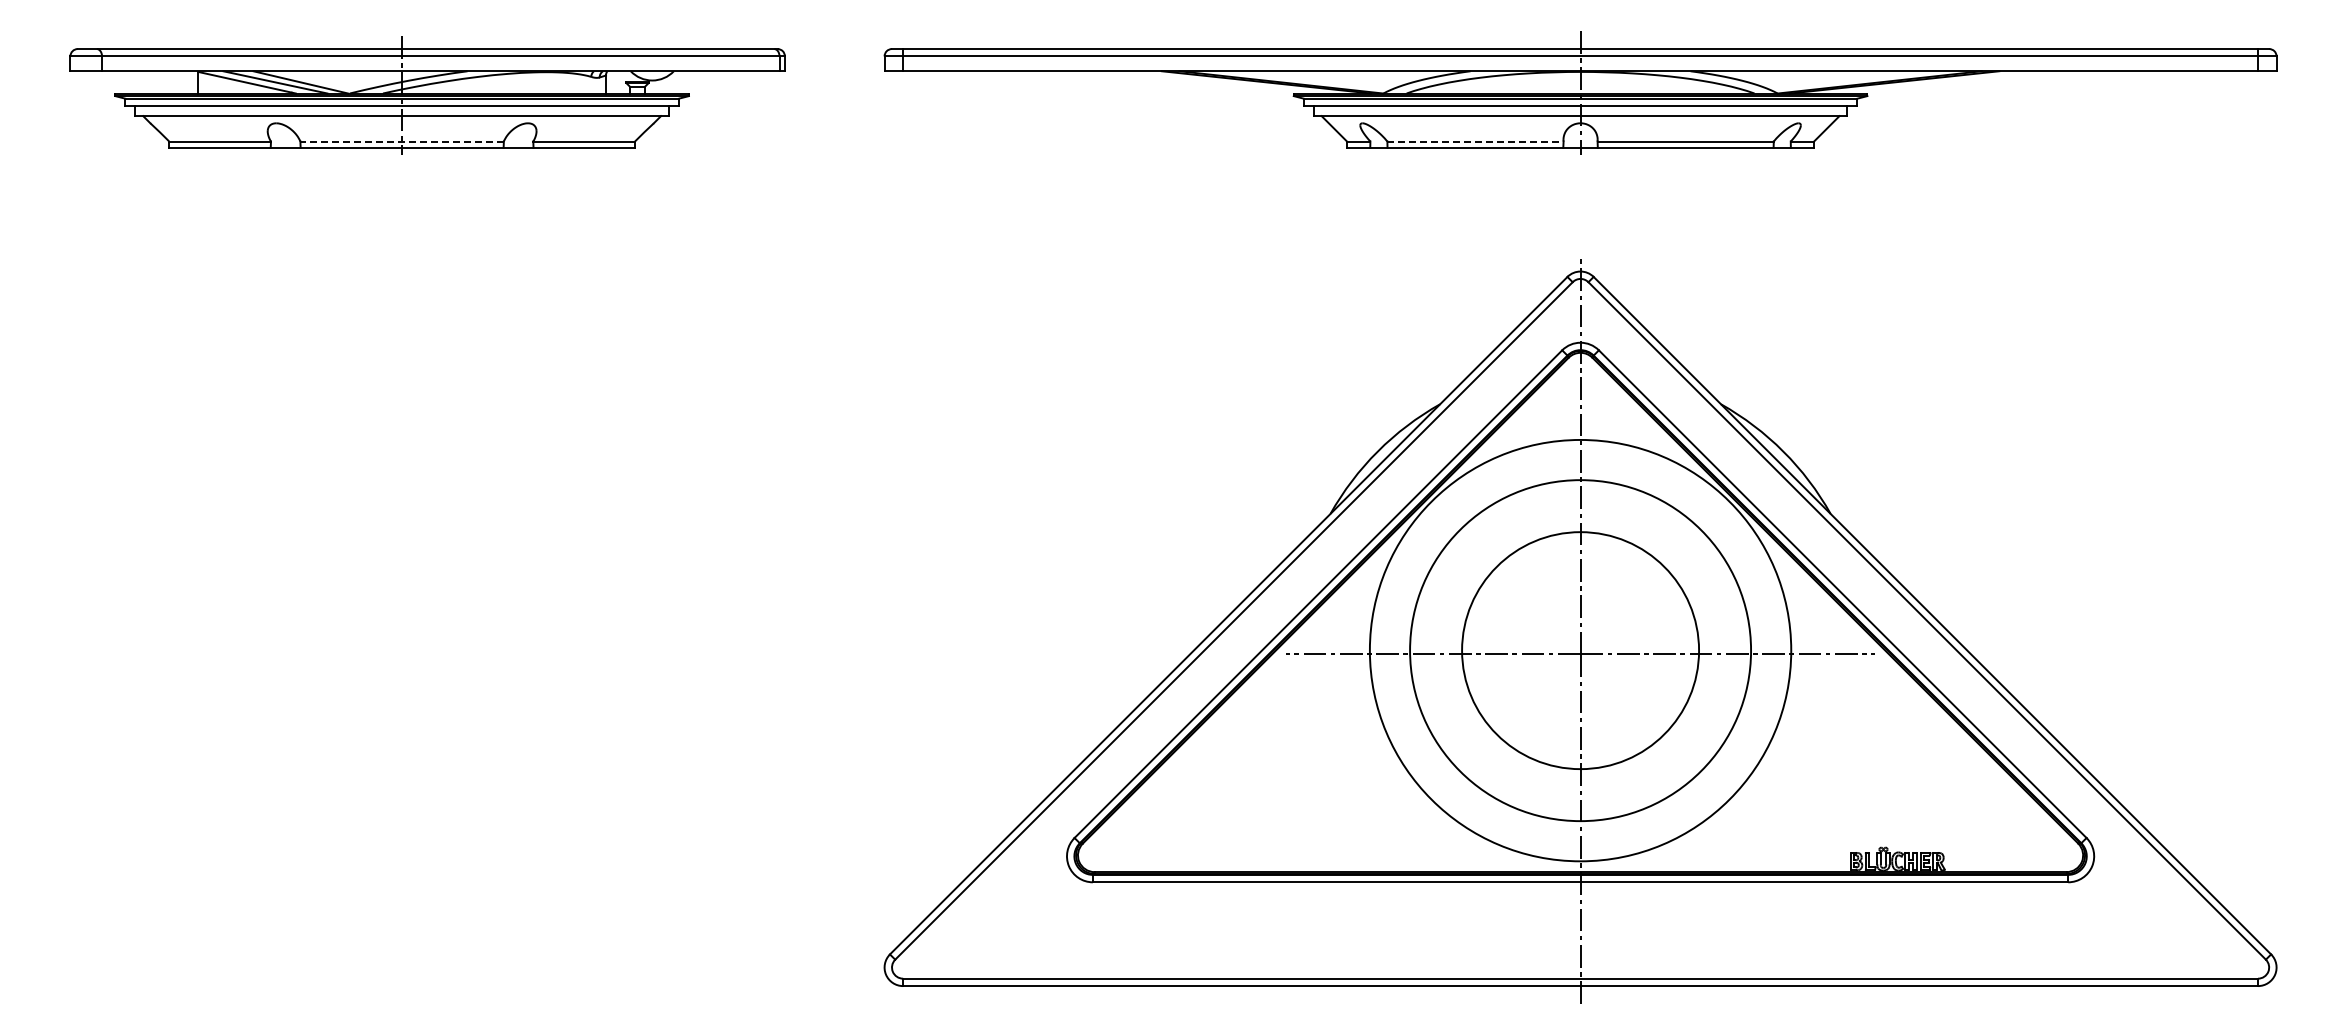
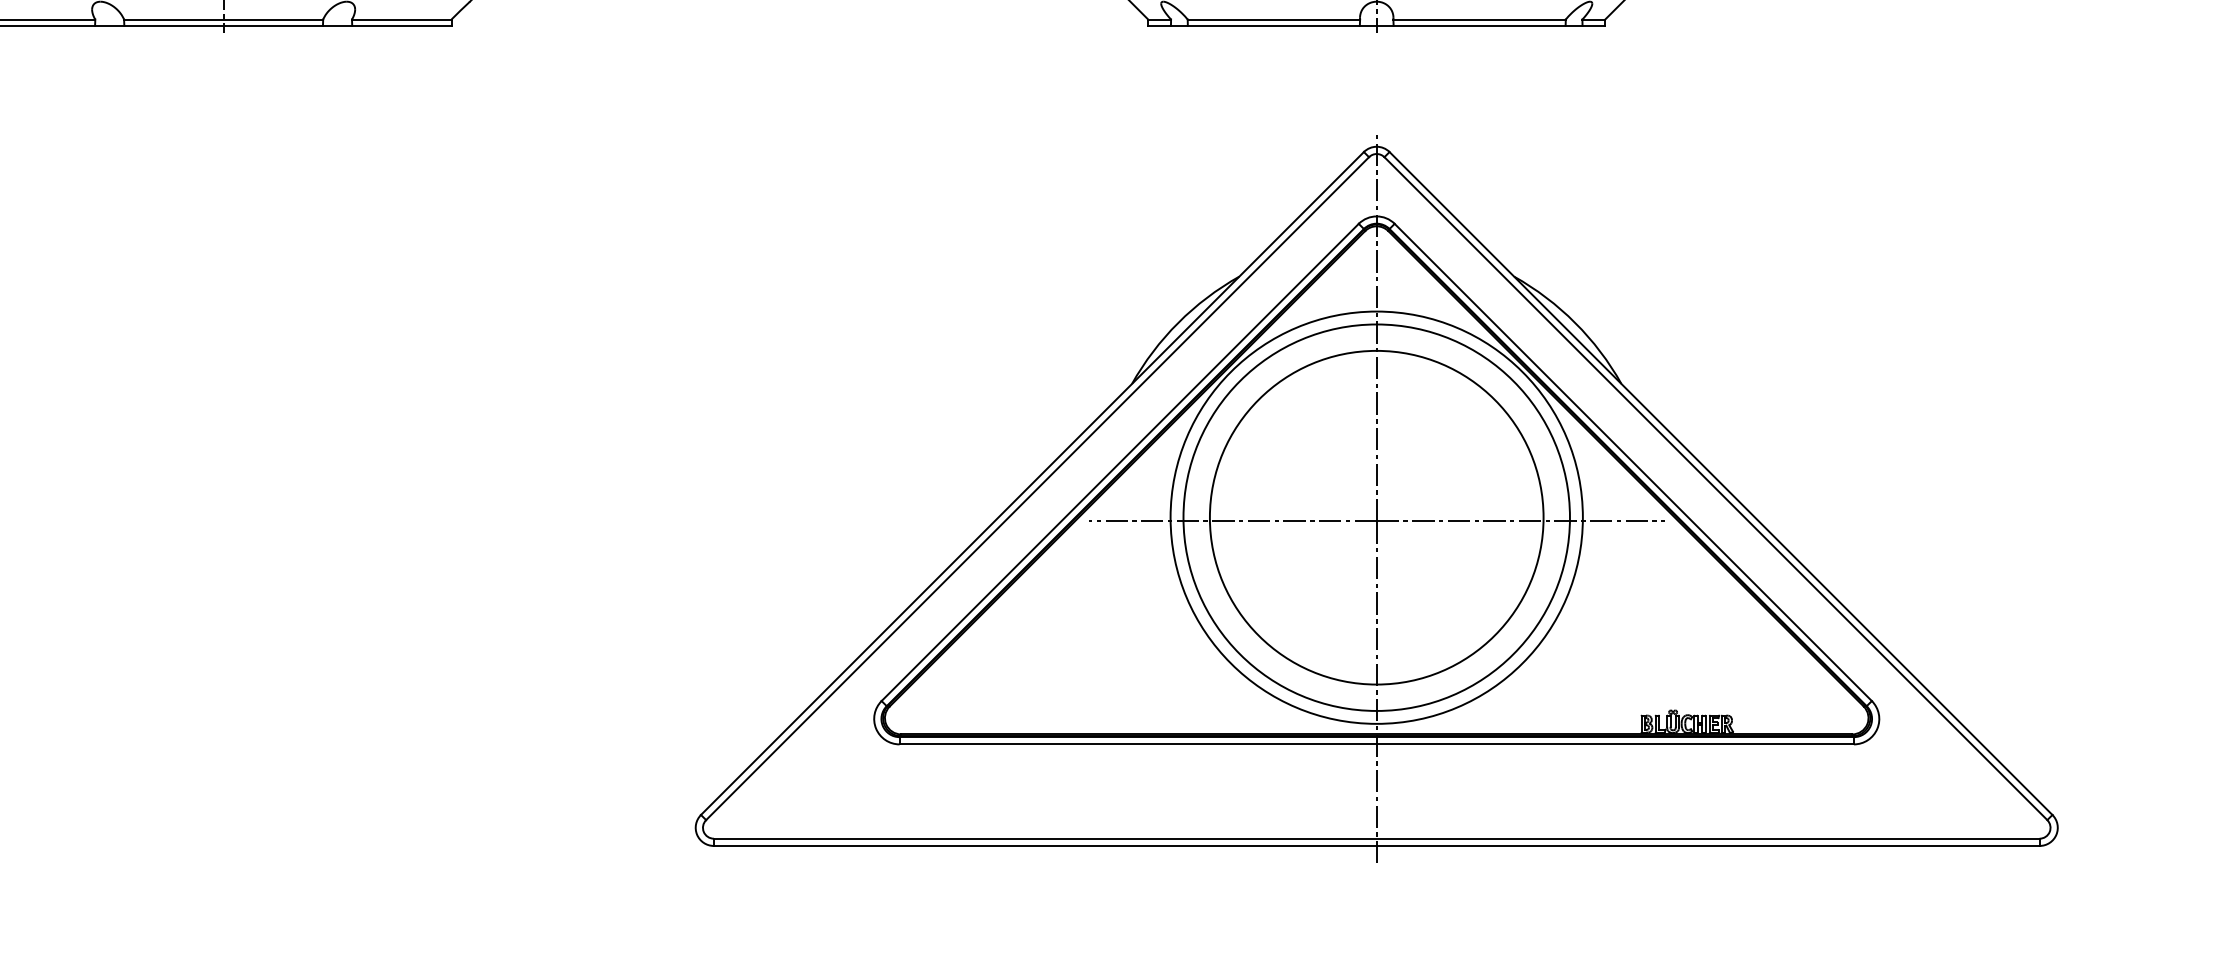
line: (402, 141) -> (223, 19), dashed -> solid
line: (1475, 141) -> (1273, 19), dashed -> solid
circle: (1580, 650) -> (1376, 517), size x1.67

